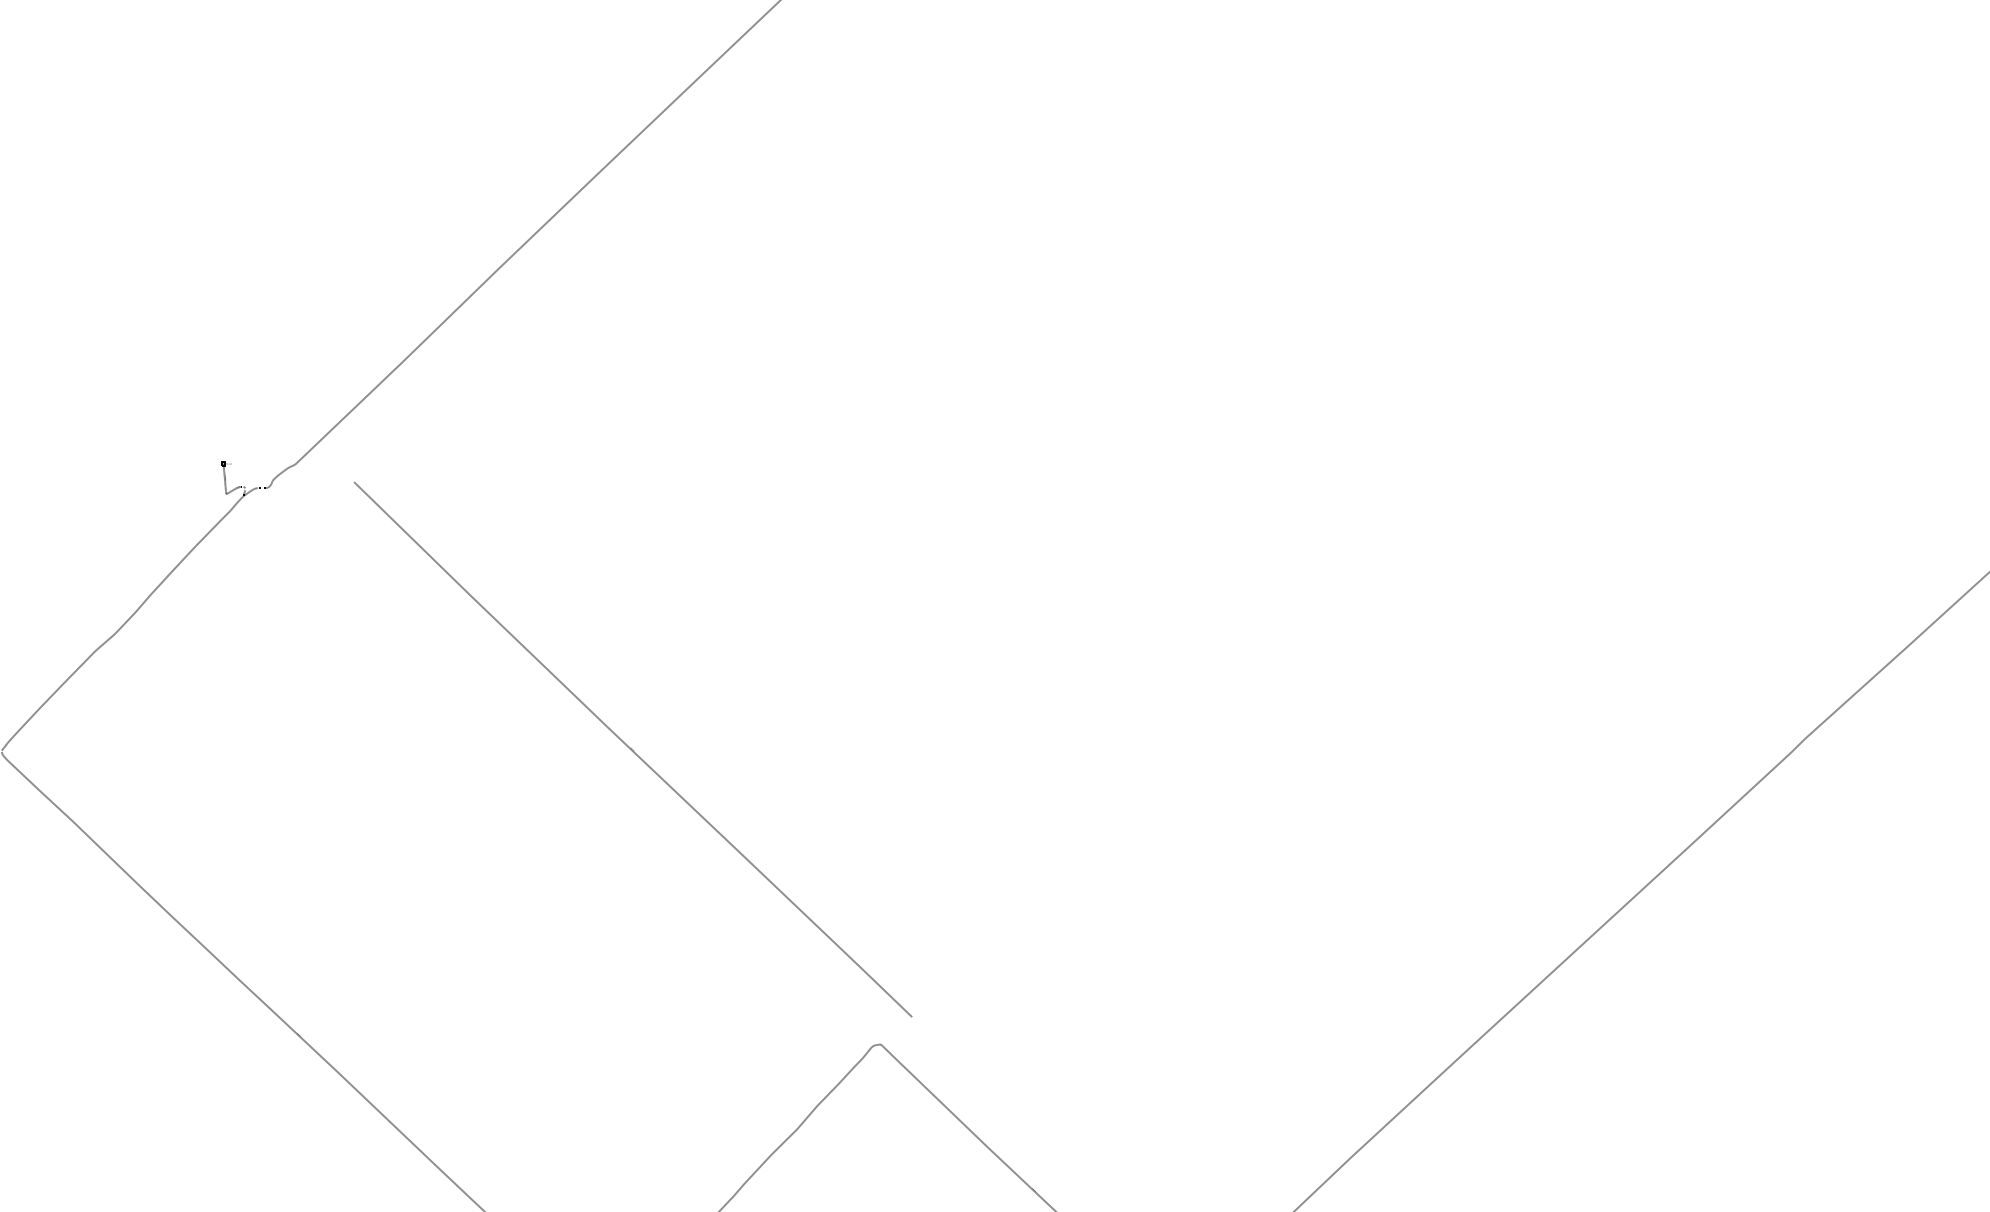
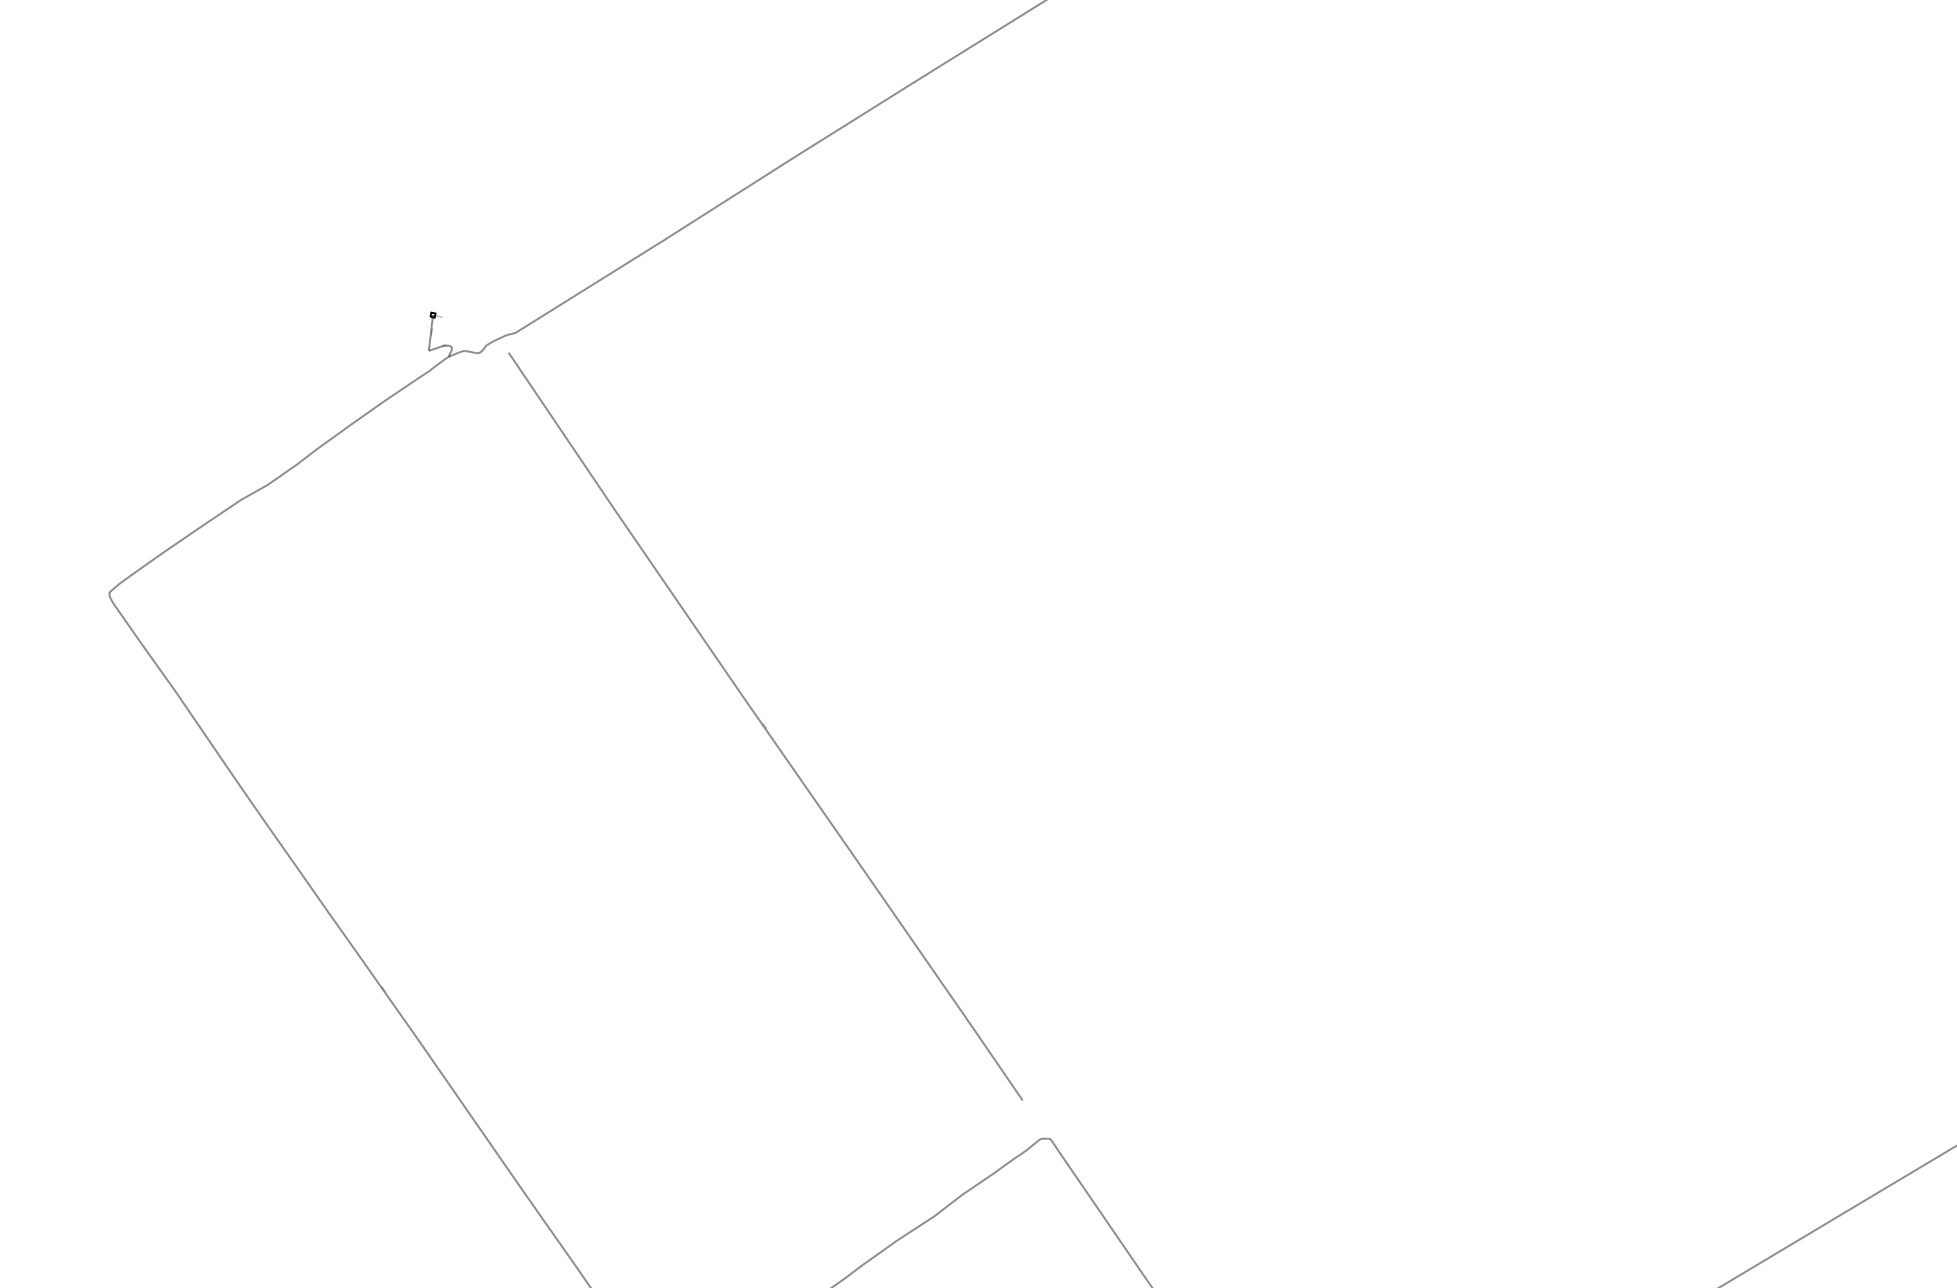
part: (632, 749) -> (764, 726), moved

